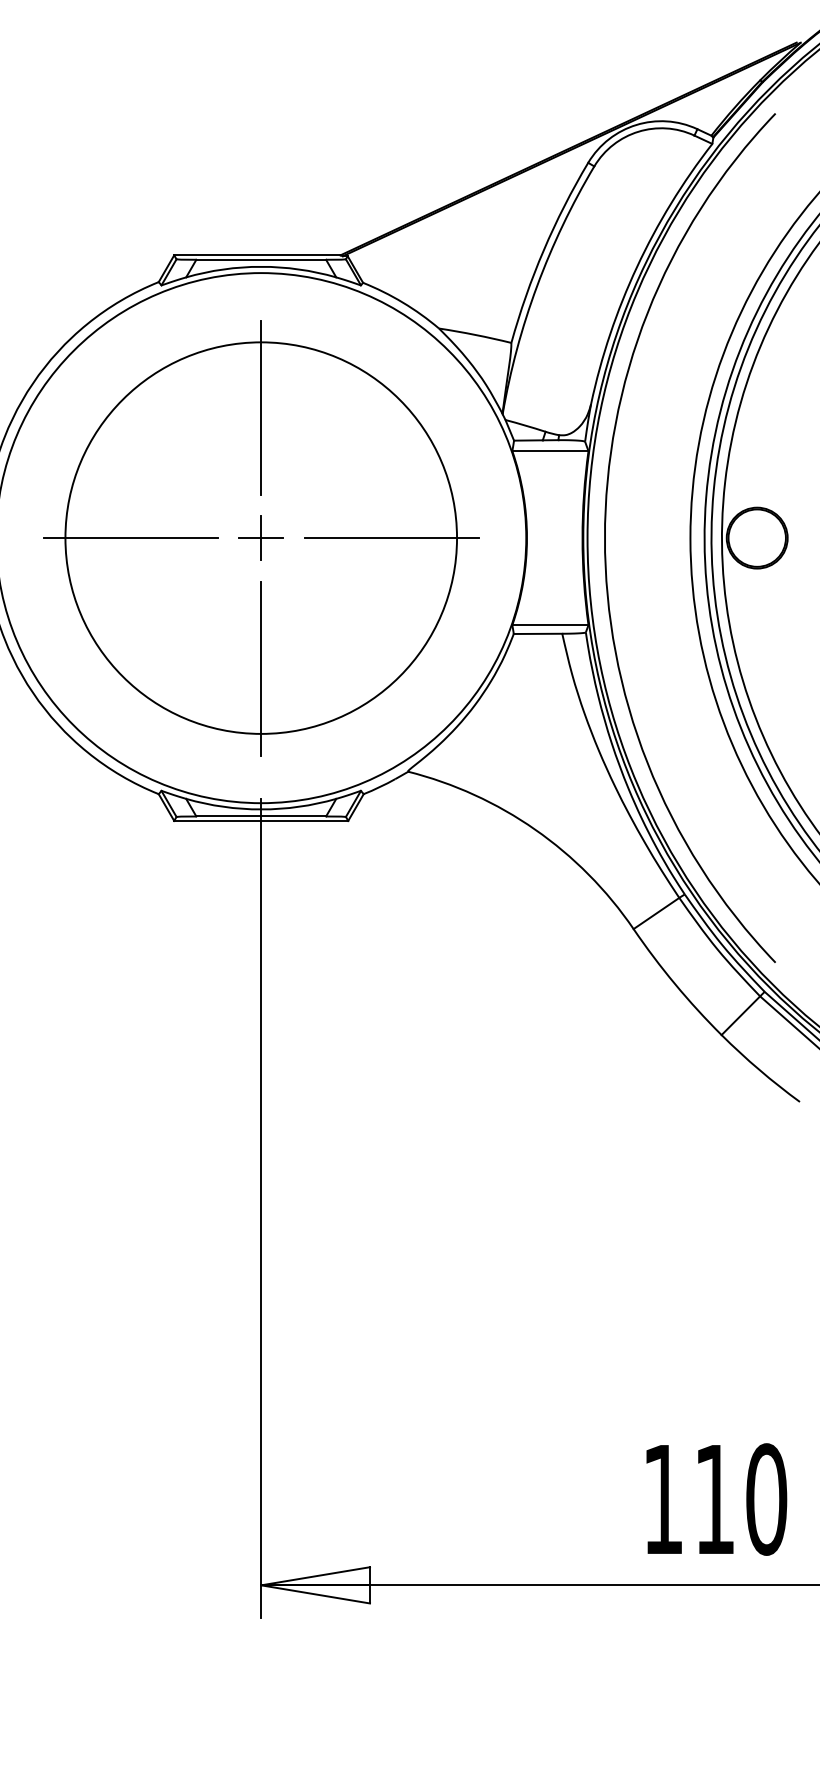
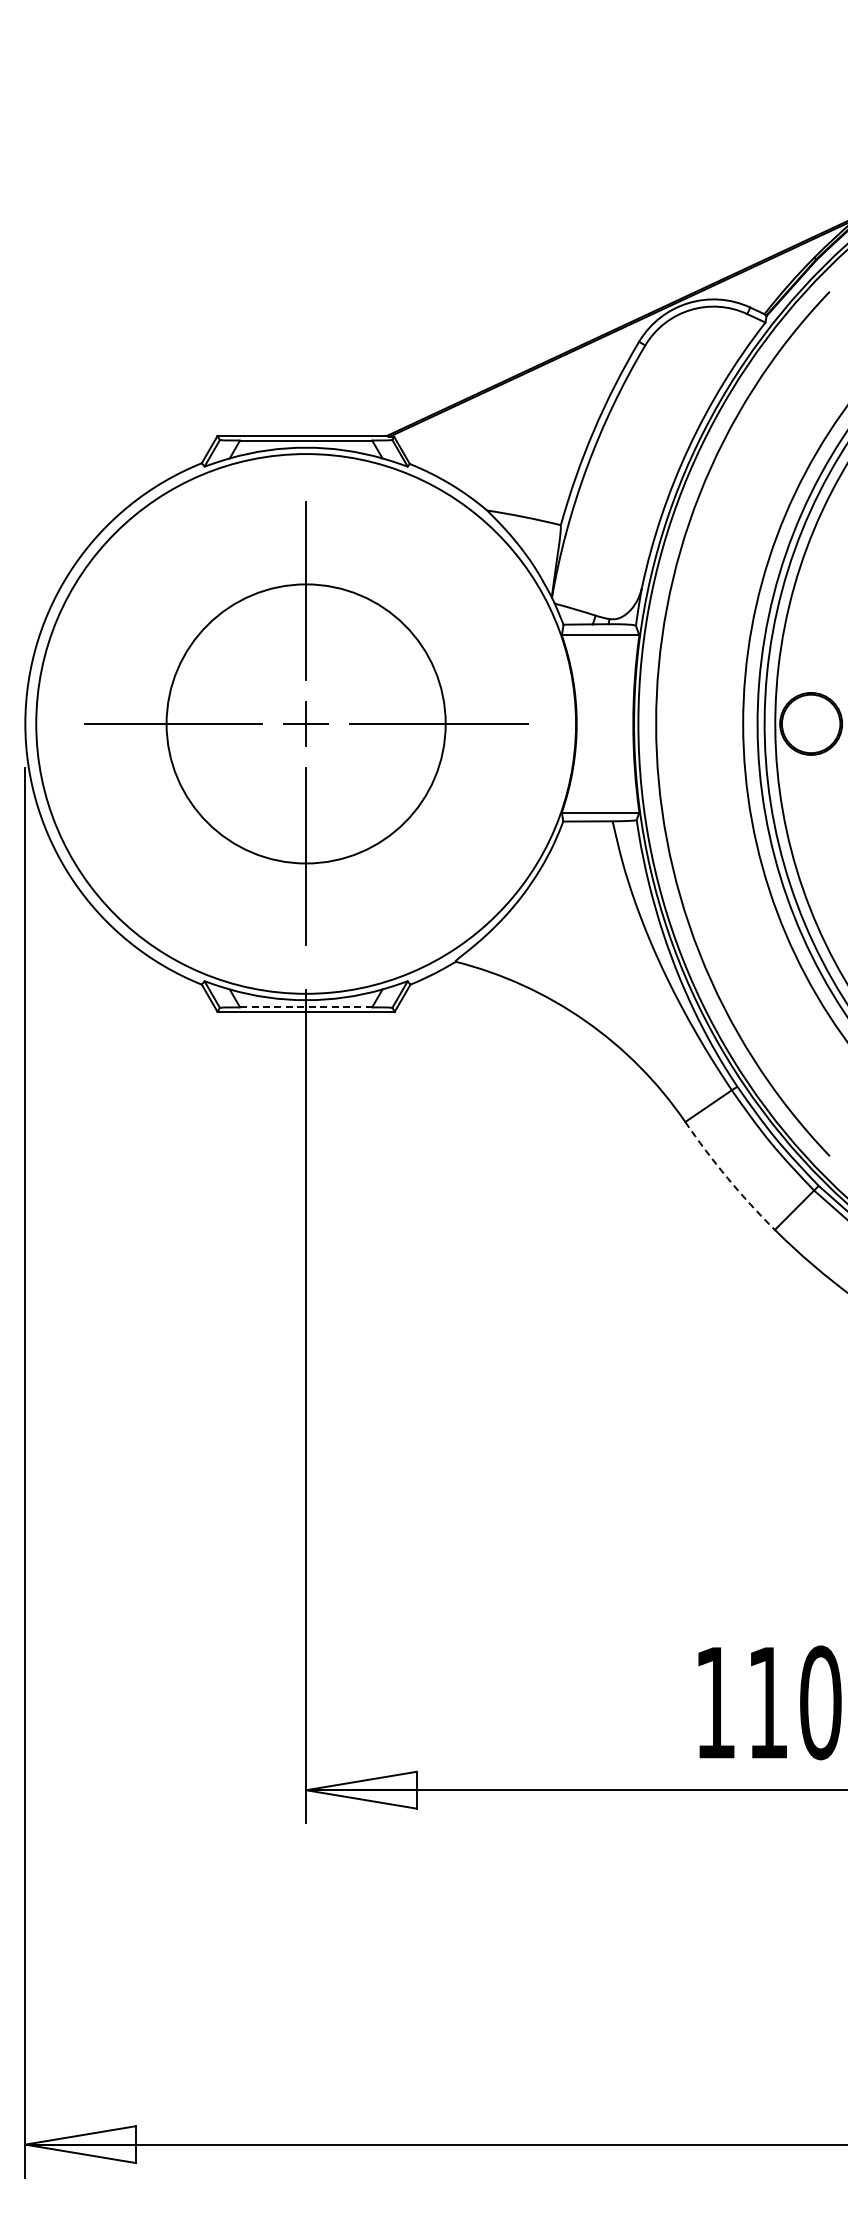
circle: (260, 537) -> (305, 723), size x0.7
line: (261, 816) -> (306, 1007), solid -> dashed
arc: (675, 984) -> (727, 1178), solid -> dashed

